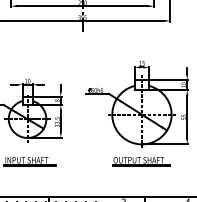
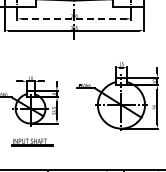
line: (81, 5) -> (73, 18), solid -> dashed
part: (142, 161) -> (121, 142), removed

